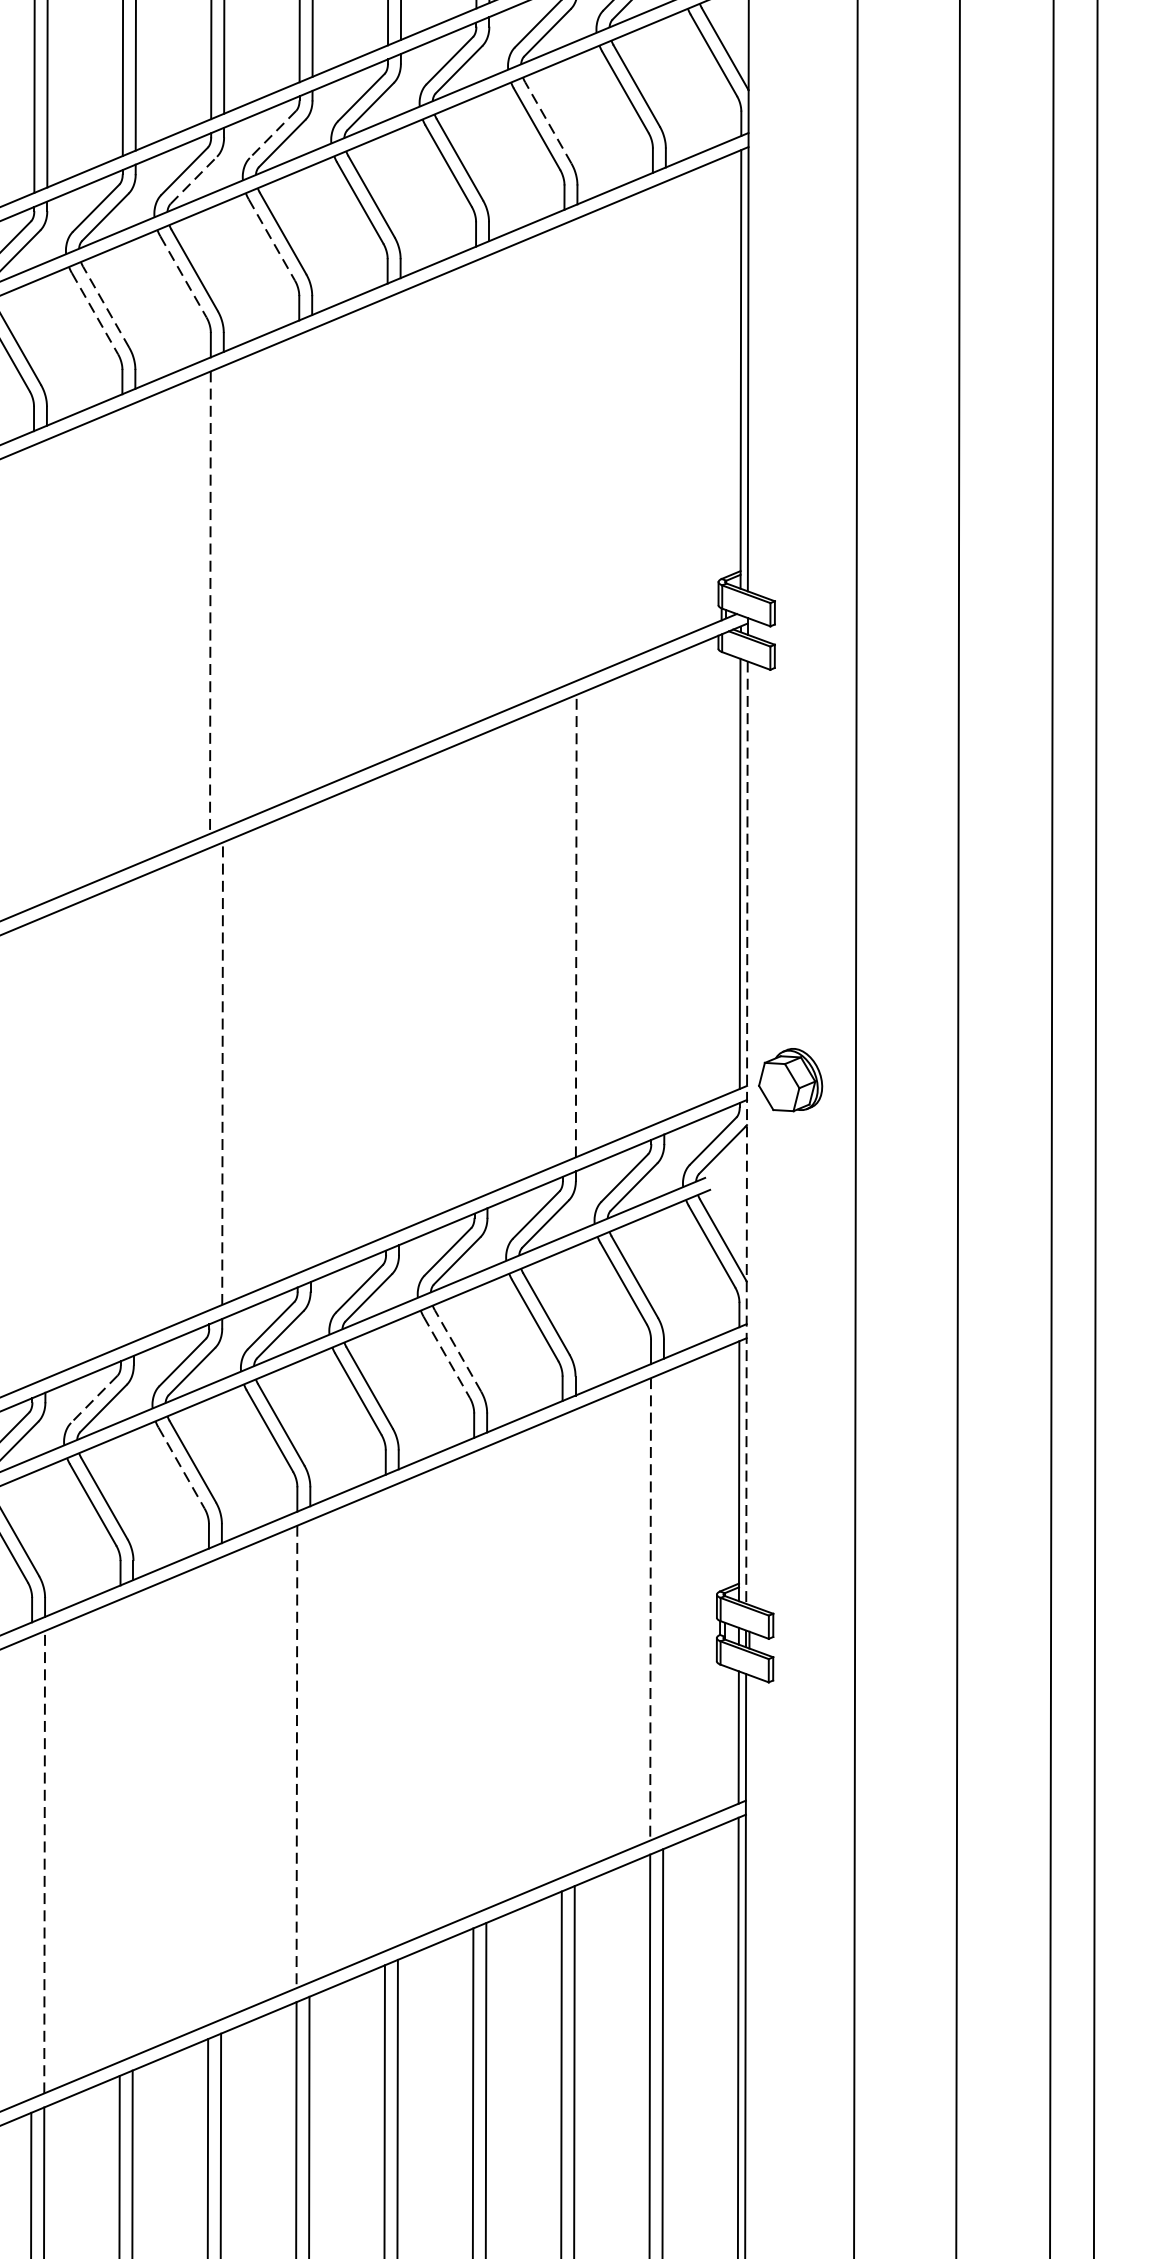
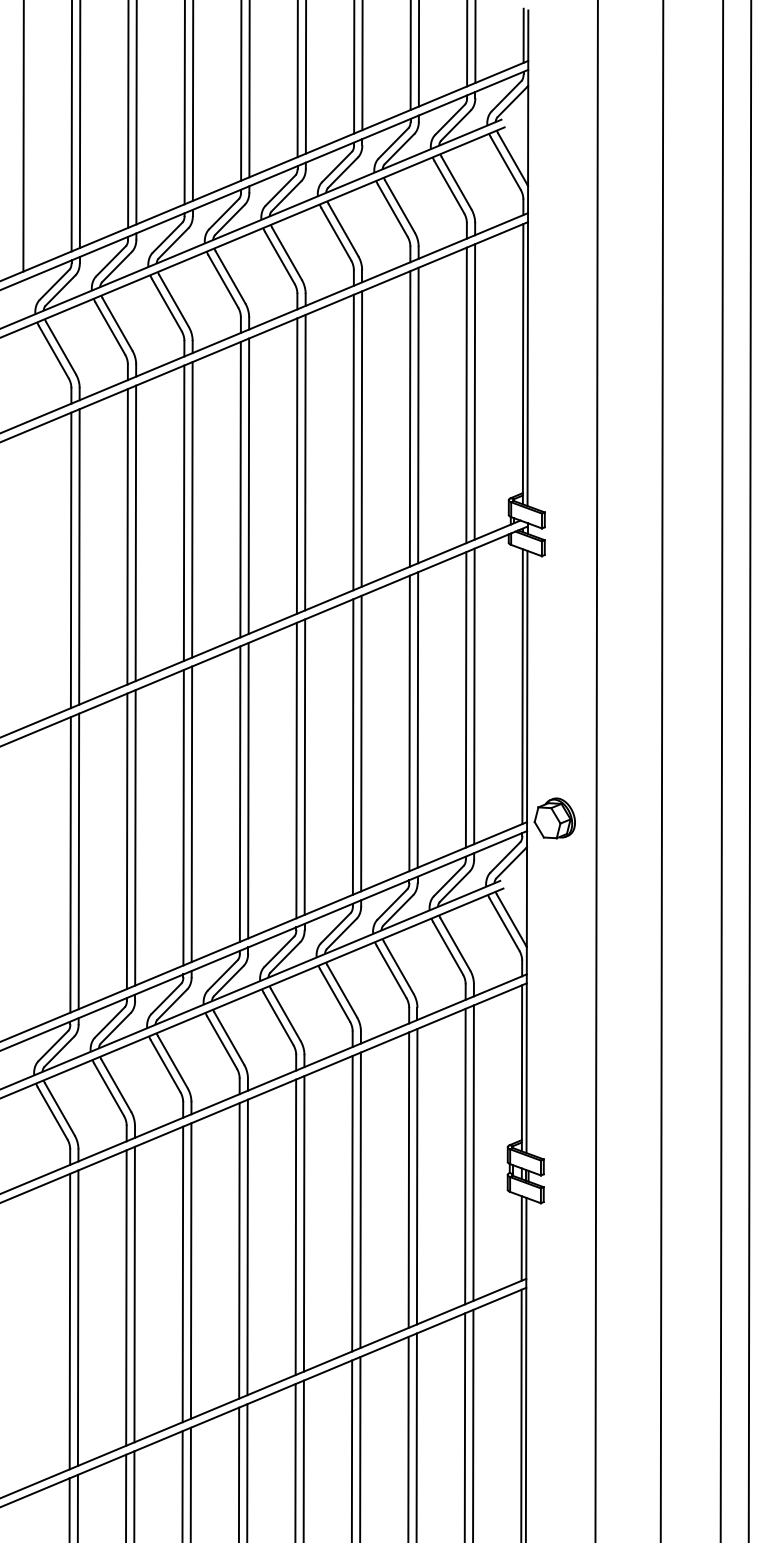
line: (549, 122) -> (400, 206), dashed -> solid
line: (272, 135) -> (223, 214), dashed -> solid
line: (193, 180) -> (173, 243), dashed -> solid
line: (272, 239) -> (223, 281), dashed -> solid
line: (182, 277) -> (166, 305), dashed -> solid
line: (106, 307) -> (117, 324), dashed -> solid
line: (95, 313) -> (110, 328), dashed -> solid
line: (664, 412) -> (474, 391), added
line: (652, 418) -> (466, 395), added
line: (577, 449) -> (418, 415), added
line: (563, 454) -> (409, 418), added
line: (487, 485) -> (361, 438), added
line: (475, 491) -> (353, 442), added
line: (400, 523) -> (305, 462), added
line: (386, 527) -> (296, 465), added
line: (311, 560) -> (248, 486), added
line: (298, 565) -> (240, 489), added
line: (223, 596) -> (192, 509), added
line: (211, 602) -> (184, 513), dashed -> solid
line: (134, 634) -> (135, 533), added
line: (121, 638) -> (127, 536), added
line: (46, 670) -> (79, 556), added
line: (32, 676) -> (70, 560), added
line: (664, 889) -> (474, 696), added
line: (650, 894) -> (465, 699), added
line: (575, 926) -> (417, 720), dashed -> solid
line: (563, 931) -> (409, 723), added
line: (487, 962) -> (361, 743), added
line: (473, 967) -> (352, 746), added
line: (398, 998) -> (304, 766), added
line: (386, 1005) -> (296, 770), added
line: (311, 1036) -> (248, 790), added
line: (297, 1041) -> (239, 793), added
line: (221, 1074) -> (191, 814), dashed -> solid
line: (209, 1078) -> (183, 817), added
line: (134, 1110) -> (135, 837), added
line: (120, 1116) -> (126, 841), added
line: (746, 1133) -> (526, 852), dashed -> solid
line: (45, 1147) -> (78, 861), added
line: (32, 1152) -> (70, 864), added
line: (458, 1350) -> (342, 991), dashed -> solid
line: (447, 1357) -> (335, 995), dashed -> solid
line: (93, 1399) -> (109, 1022), dashed -> solid
line: (181, 1468) -> (165, 1066), dashed -> solid
line: (663, 1602) -> (473, 1152), added
line: (650, 1609) -> (465, 1156), dashed -> solid
line: (574, 1640) -> (416, 1176), added
line: (561, 1645) -> (408, 1179), added
line: (486, 1678) -> (360, 1200), added
line: (473, 1682) -> (352, 1203), added
line: (397, 1714) -> (303, 1223), added
line: (384, 1720) -> (295, 1227), added
line: (309, 1751) -> (247, 1247), added
line: (297, 1756) -> (239, 1250), dashed -> solid
line: (220, 1787) -> (190, 1270), added
line: (207, 1793) -> (182, 1274), added
line: (132, 1825) -> (134, 1294), added
line: (120, 1829) -> (126, 1297), added
line: (45, 1862) -> (78, 1318), dashed -> solid
line: (31, 1867) -> (69, 1321), added

